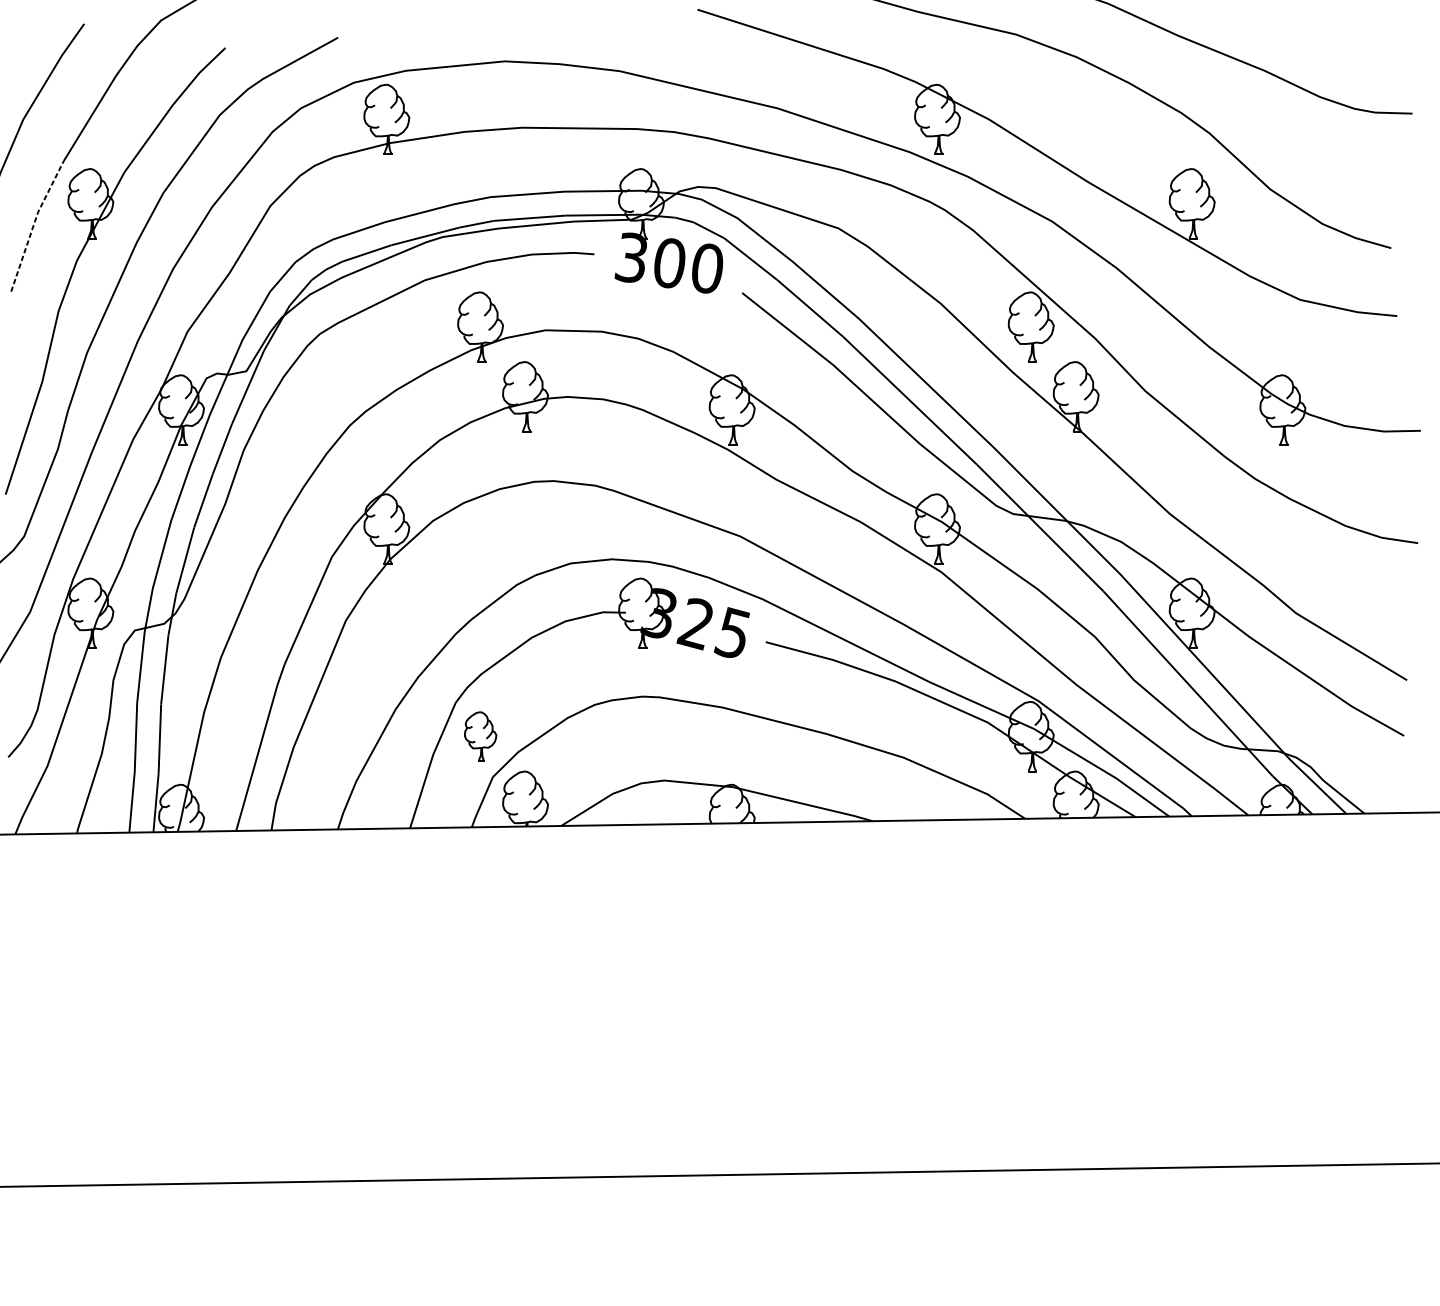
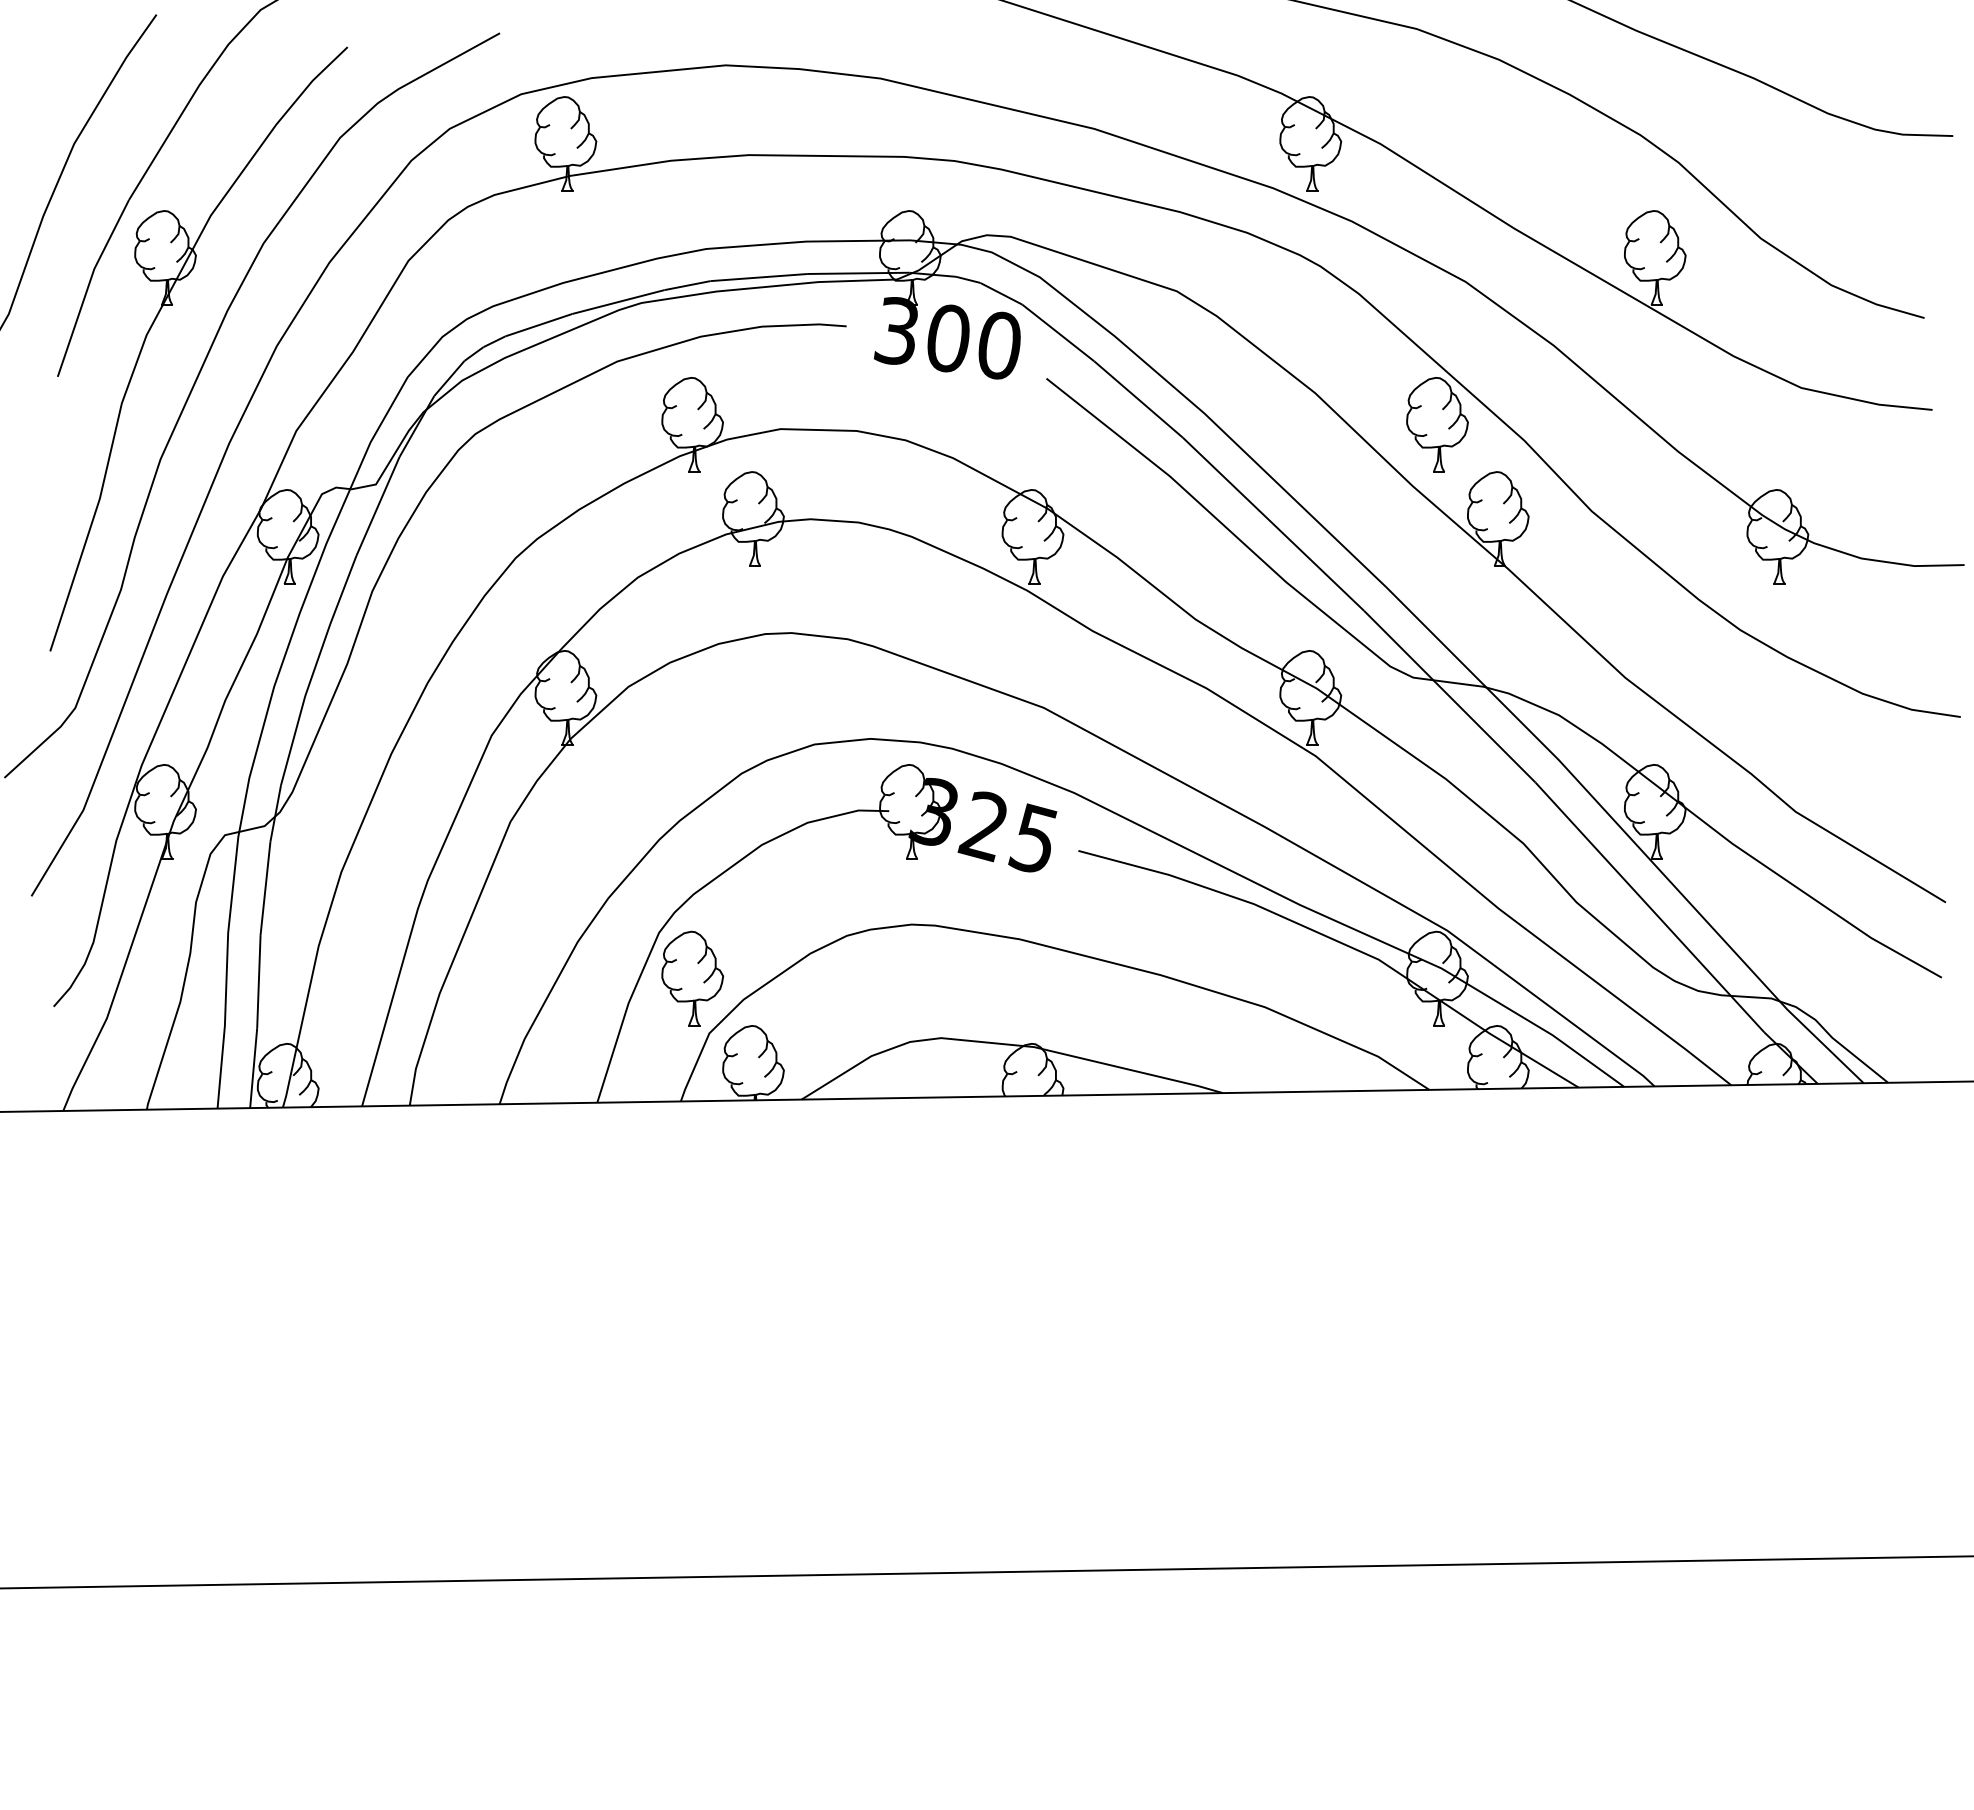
line: (33, 224) -> (88, 285), dashed -> solid
part: (480, 736) -> (692, 978), size x1.43

